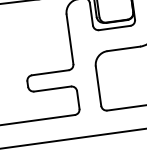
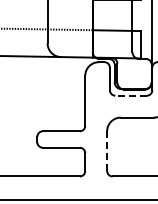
line: (115, 27) -> (131, 95), solid -> dashed
line: (98, 86) -> (107, 151), solid -> dashed

